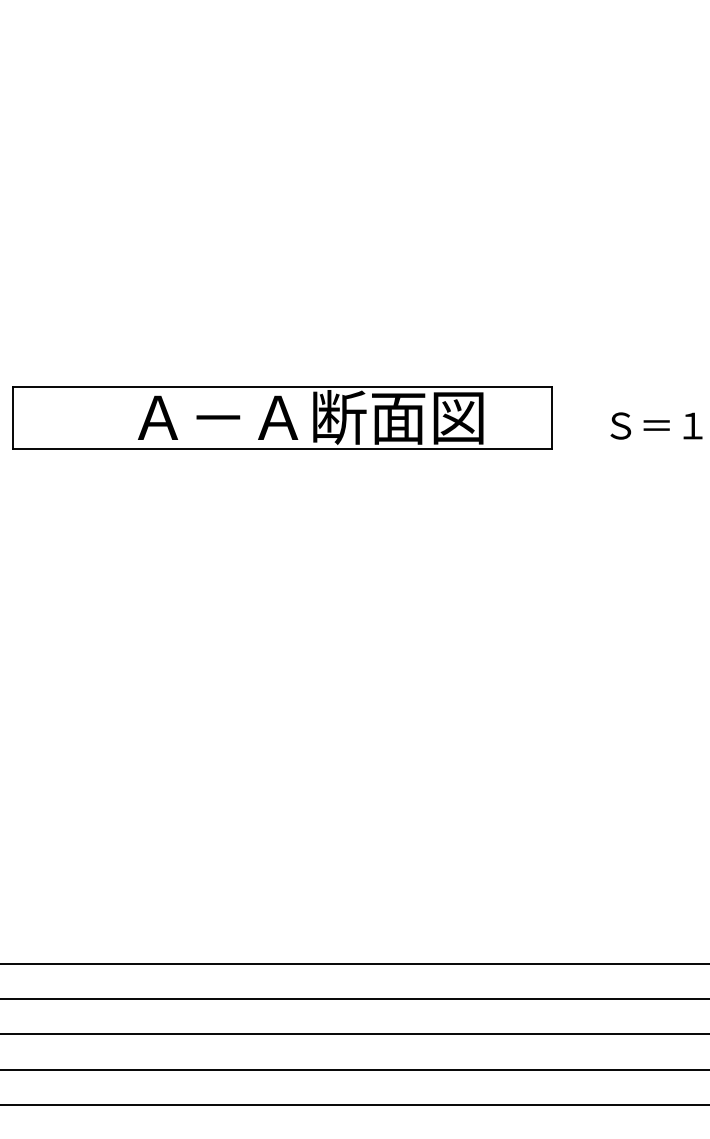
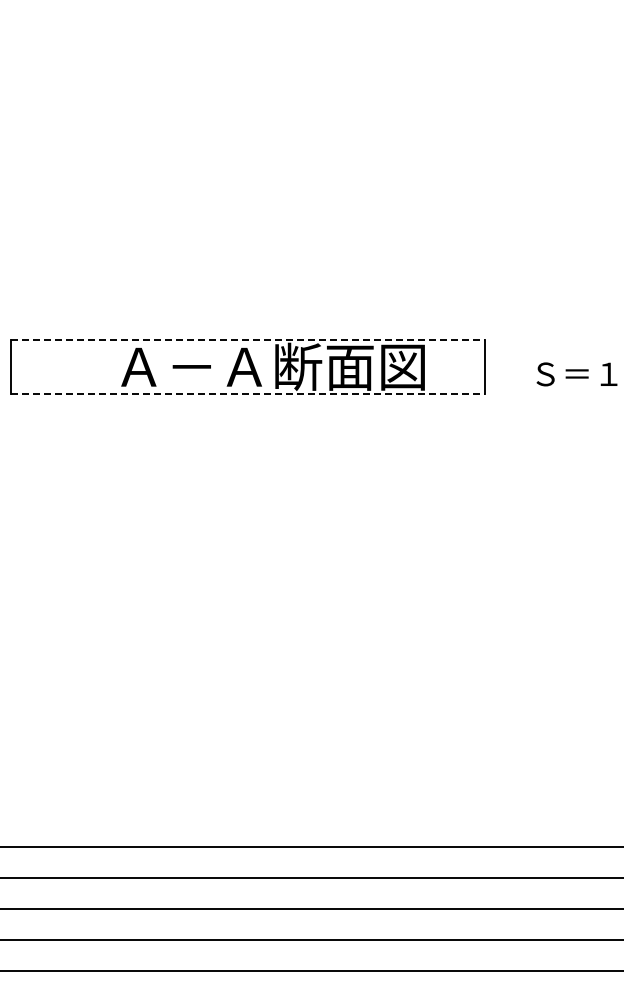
line: (282, 387) -> (248, 340), solid -> dashed
line: (282, 448) -> (248, 394), solid -> dashed

